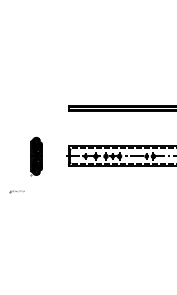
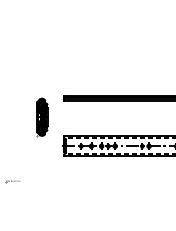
part: (36, 156) -> (42, 117), moved

